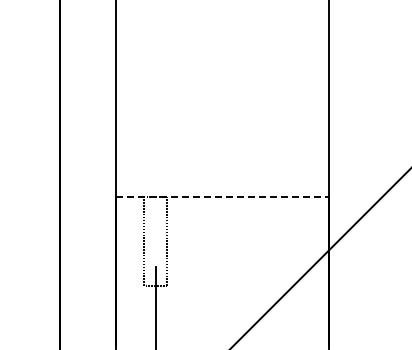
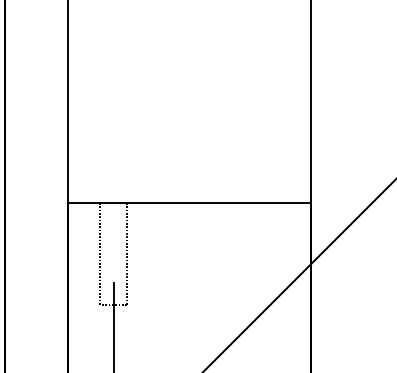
line: (222, 196) -> (189, 202), dashed -> solid

